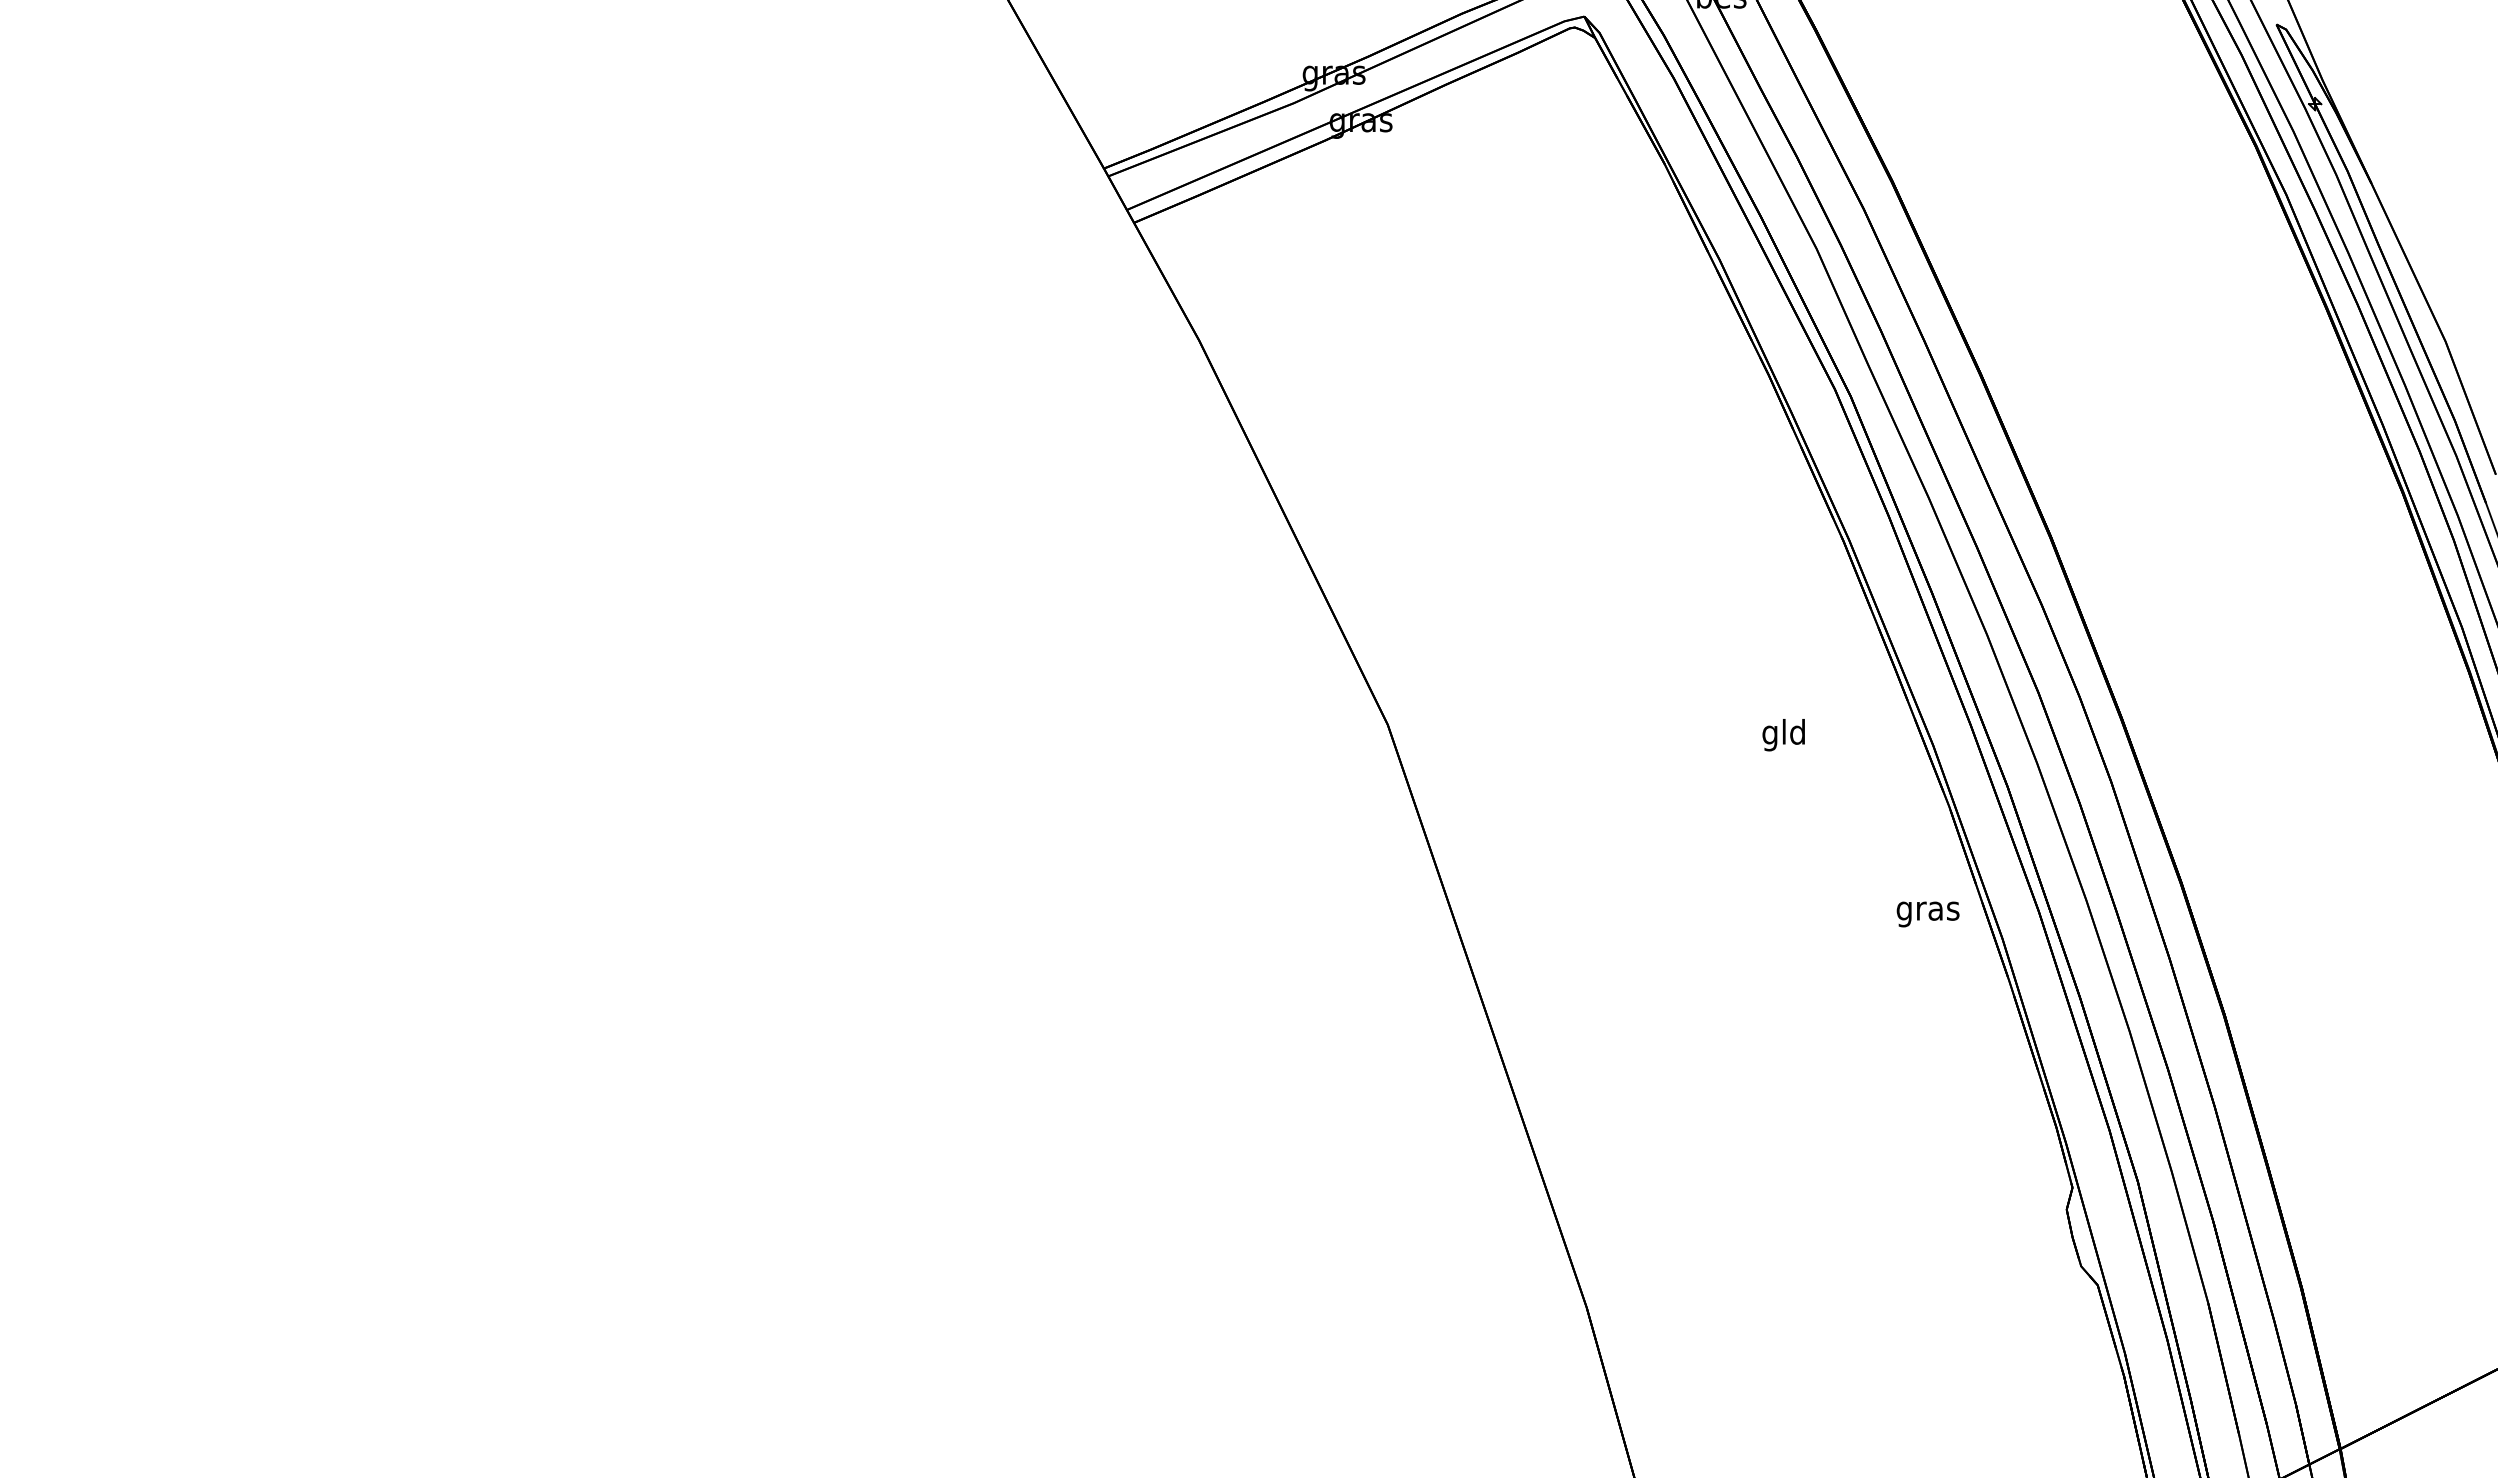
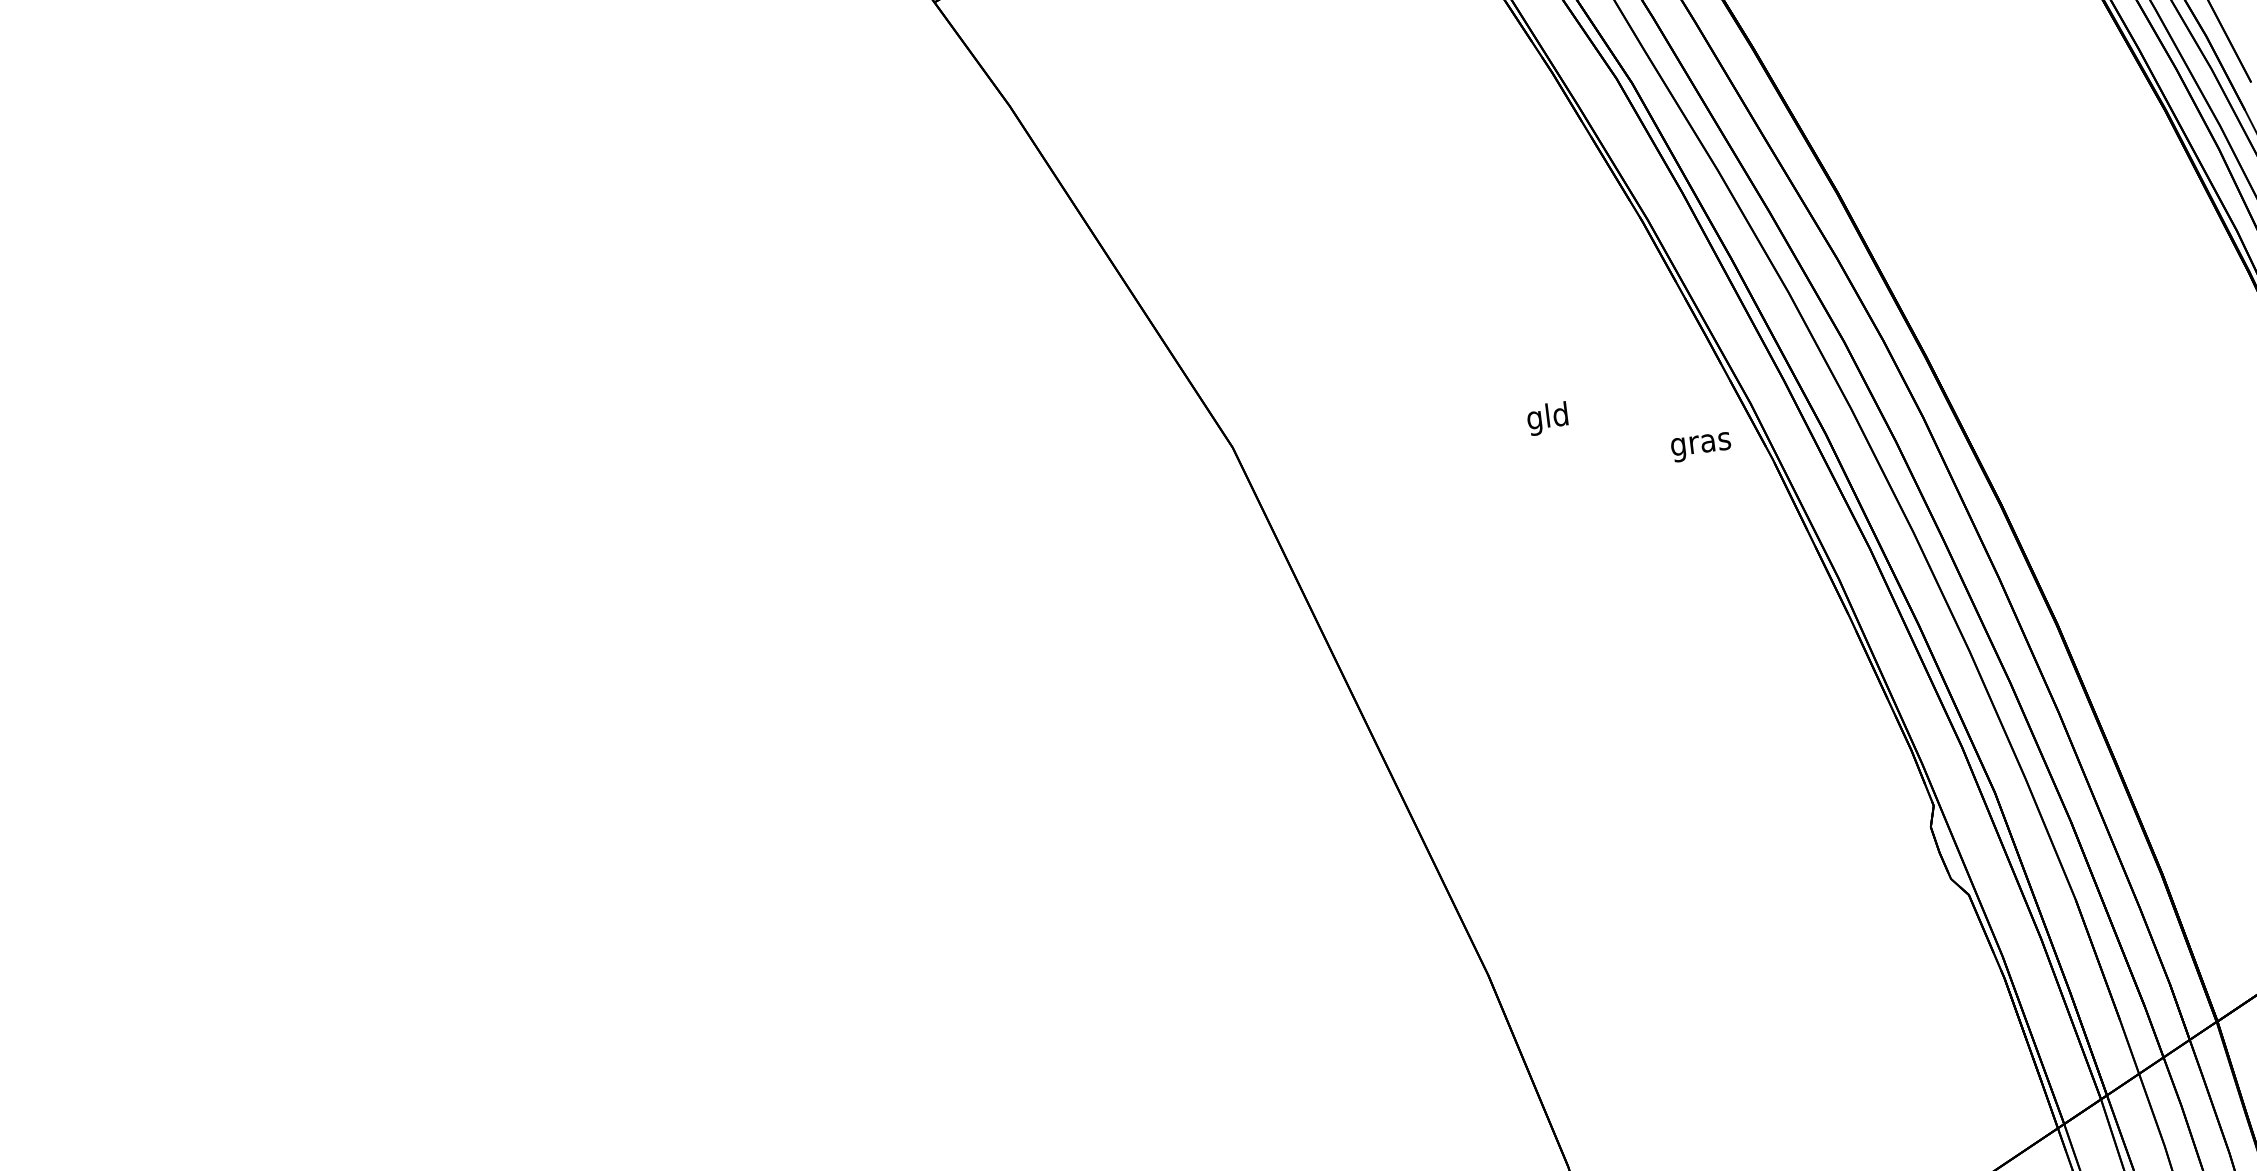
text: (1783, 735) -> (1547, 419), moved
text: (1927, 914) -> (1700, 447), moved

